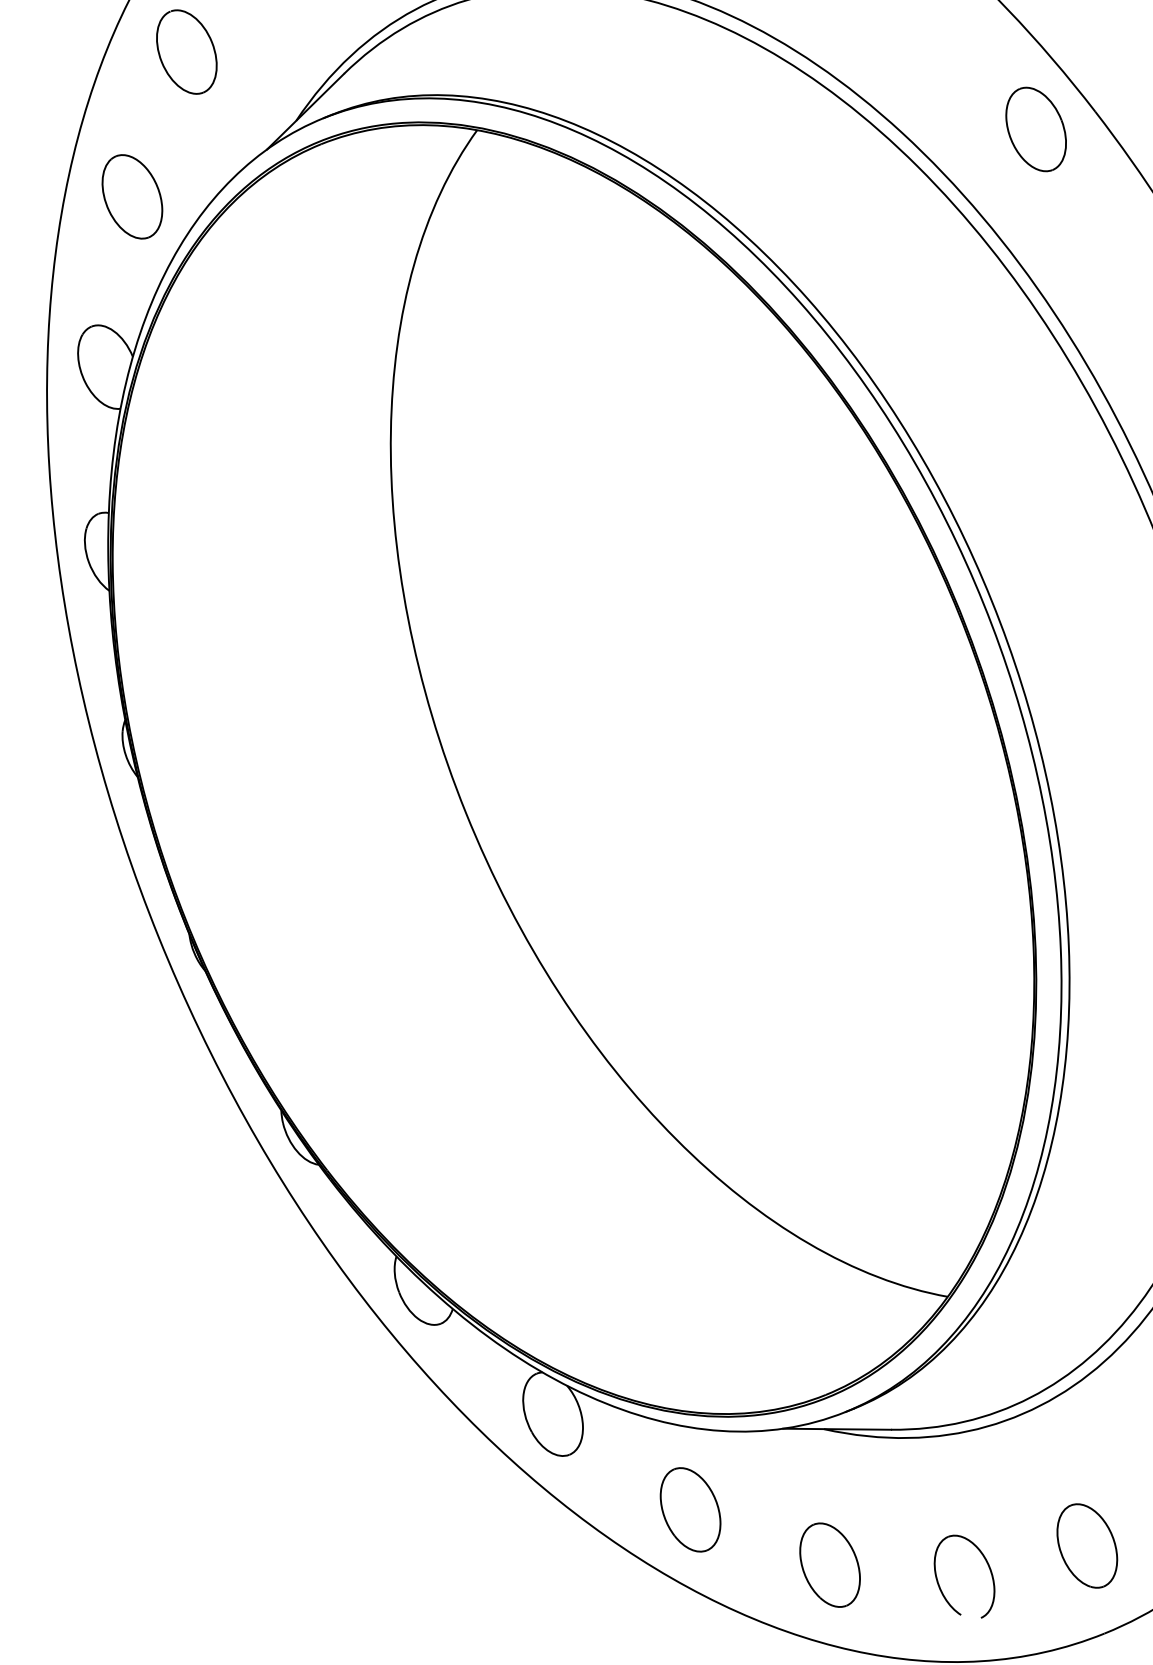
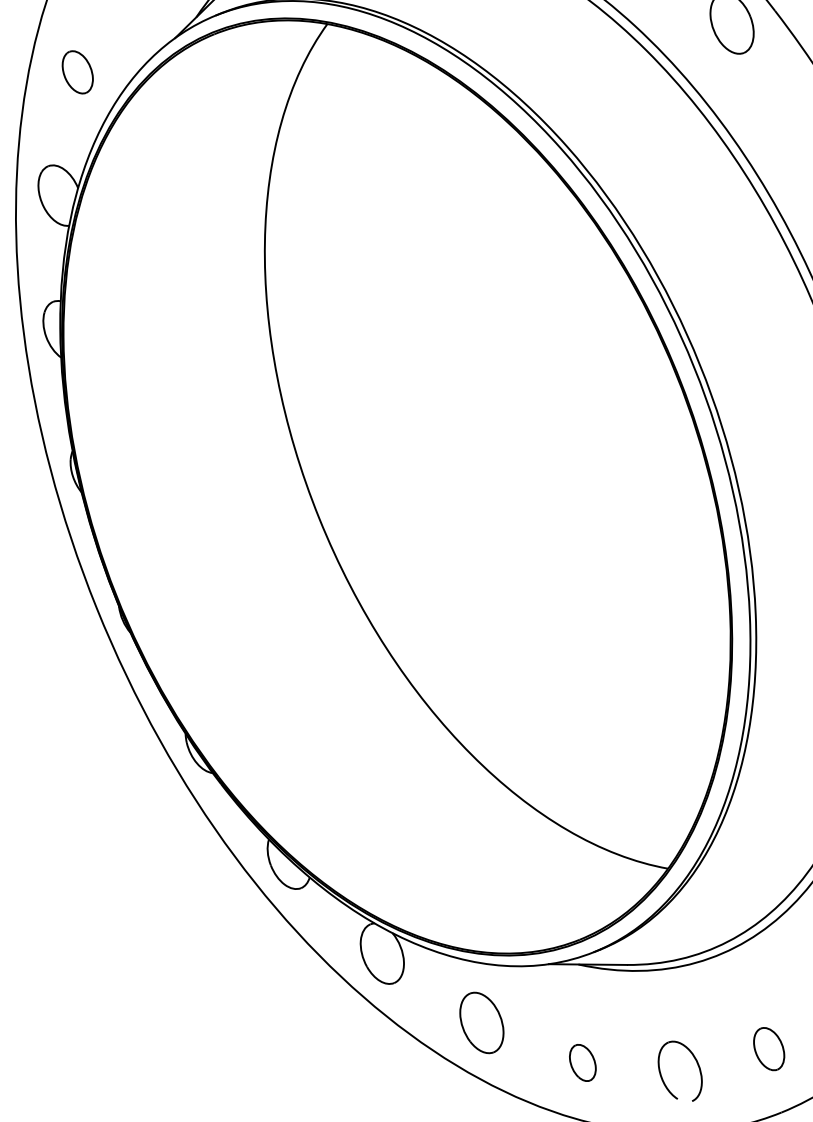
part: (132, 196) -> (77, 72), size x0.7
part: (1087, 1545) -> (769, 1048), size x0.7
part: (829, 1564) -> (582, 1062), size x0.6

